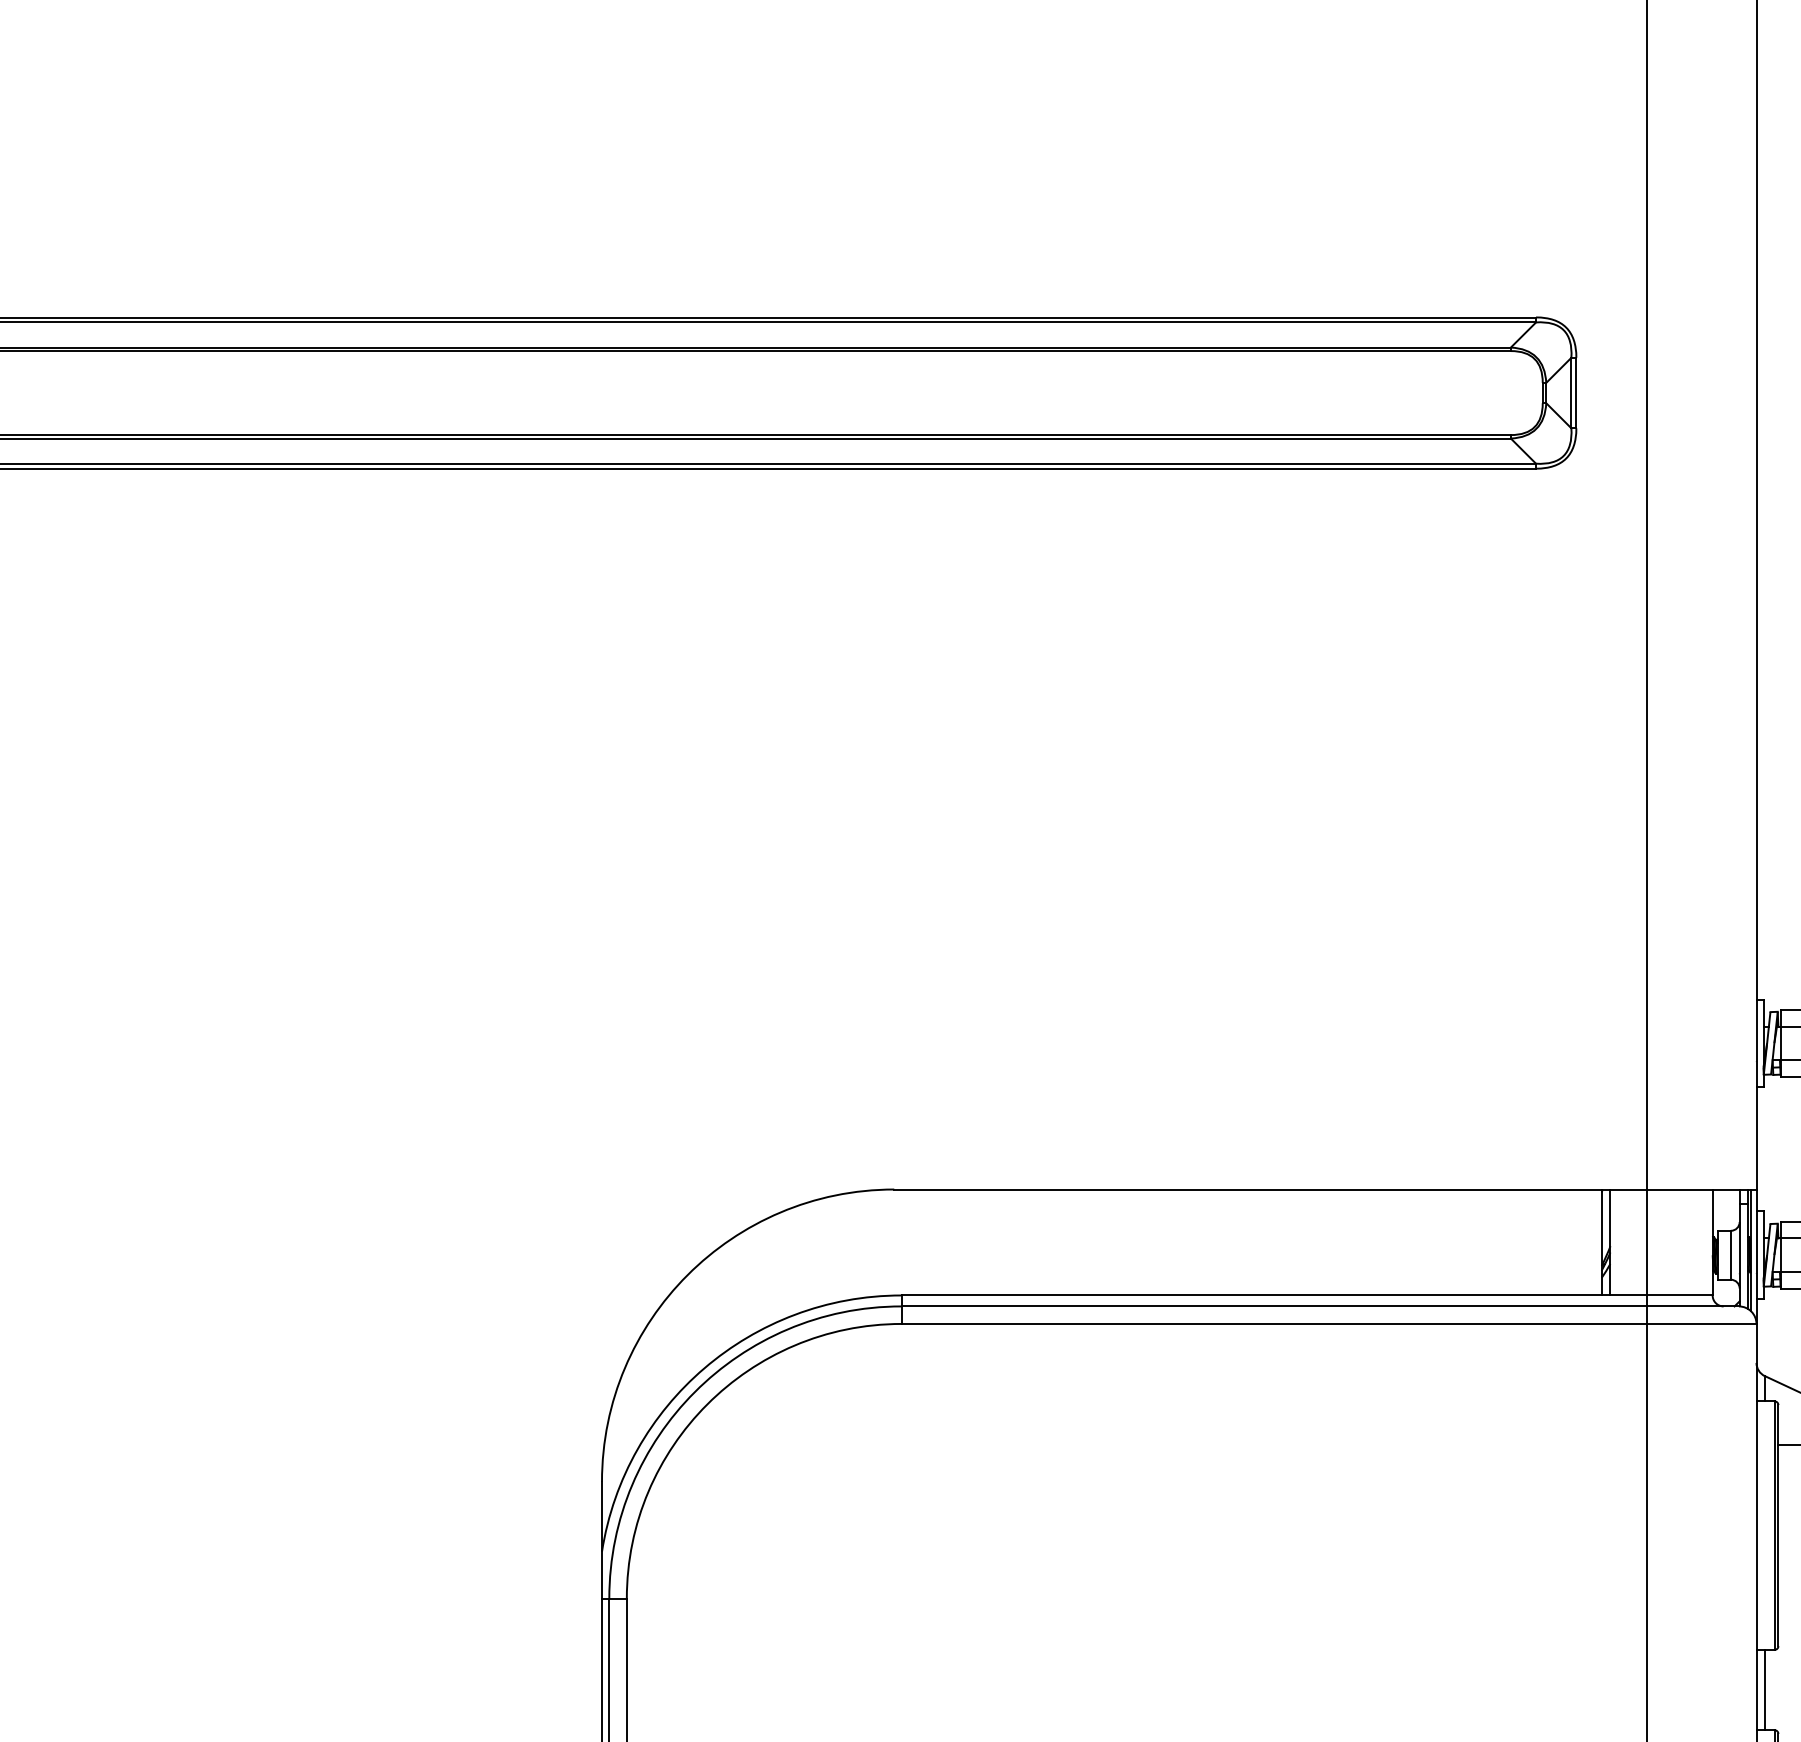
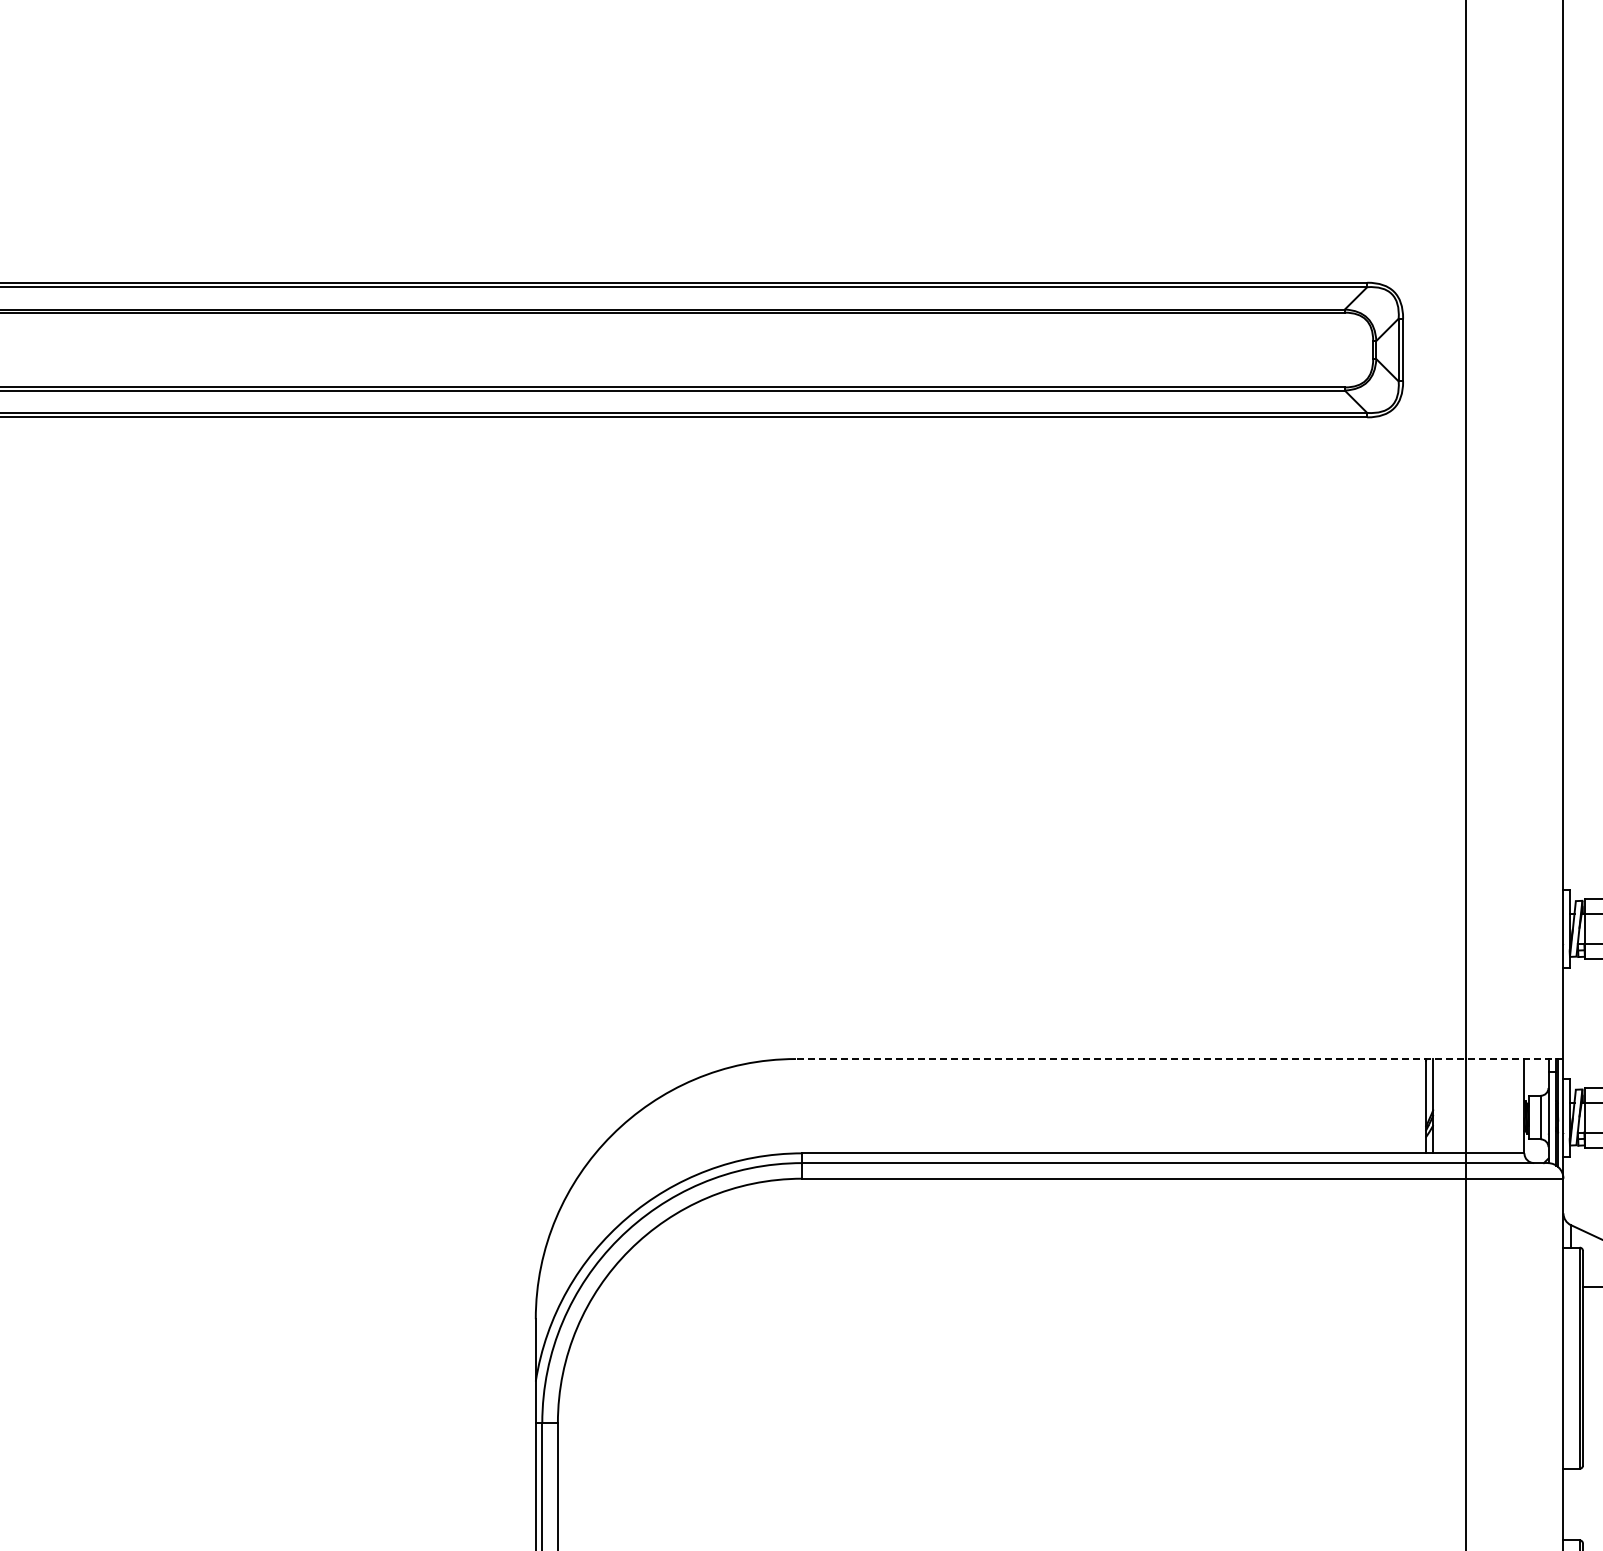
line: (1325, 1190) -> (1179, 1059), solid -> dashed
line: (1765, 1689) -> (1571, 1504), removed

